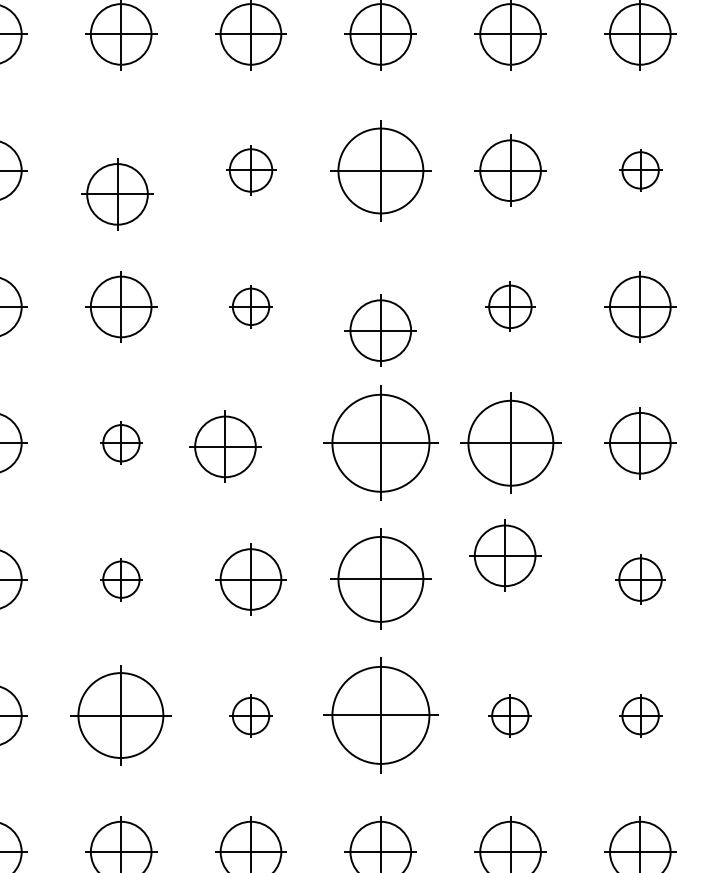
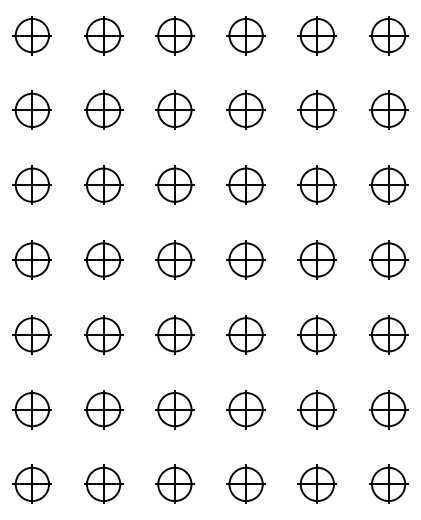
part: (250, 169) -> (174, 109), size x1.43
part: (379, 169) -> (245, 109), size x0.71
part: (640, 169) -> (388, 109), size x1.67
part: (117, 192) -> (103, 109), moved
part: (250, 305) -> (174, 184), size x1.67
part: (509, 305) -> (316, 184), size x1.43
part: (379, 329) -> (245, 184), moved
part: (120, 442) -> (103, 259), size x1.67
part: (379, 442) -> (245, 259), size x0.62
part: (509, 442) -> (316, 259), size x0.71
part: (224, 445) -> (174, 259), moved
part: (503, 555) -> (316, 334), moved
part: (120, 578) -> (103, 334), size x1.67
part: (379, 578) -> (245, 334), size x0.71
part: (640, 578) -> (388, 334), size x1.43
part: (120, 715) -> (103, 409), size x0.71
part: (250, 715) -> (174, 409), size x1.67
part: (379, 715) -> (245, 409), size x0.62
part: (509, 715) -> (316, 409), size x1.67
part: (640, 715) -> (388, 409), size x1.67

